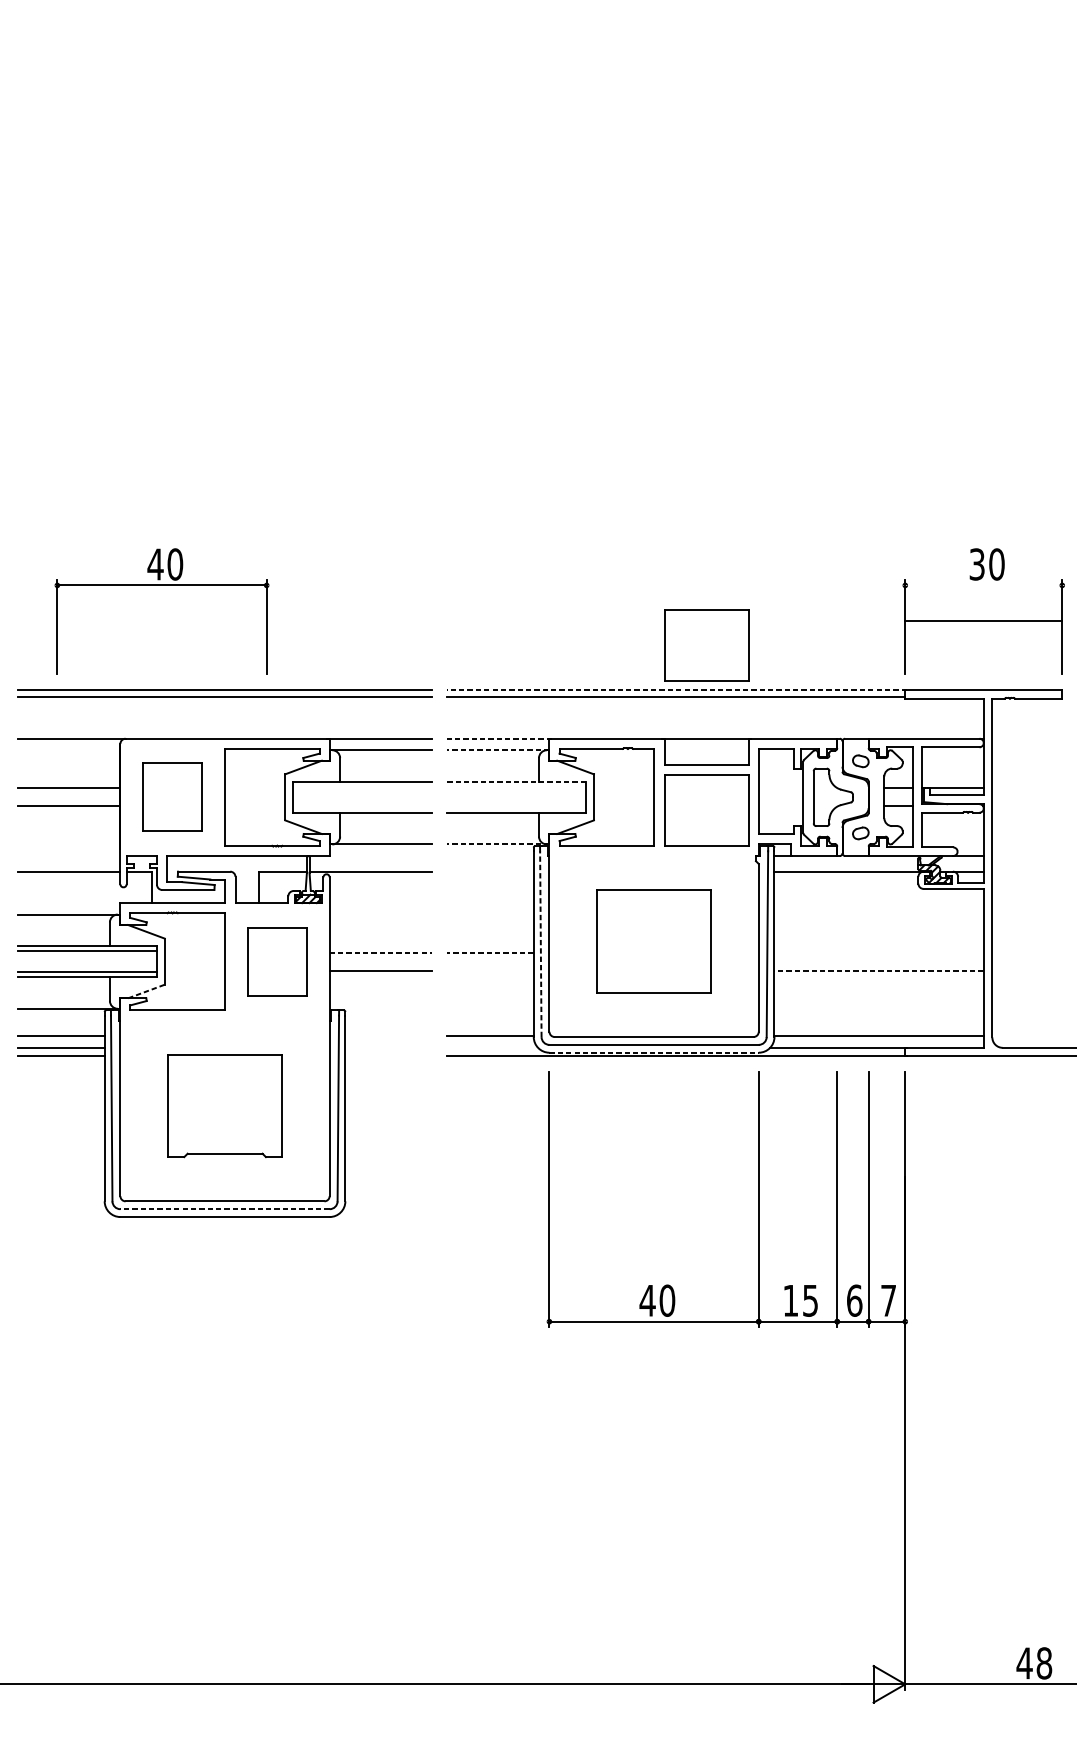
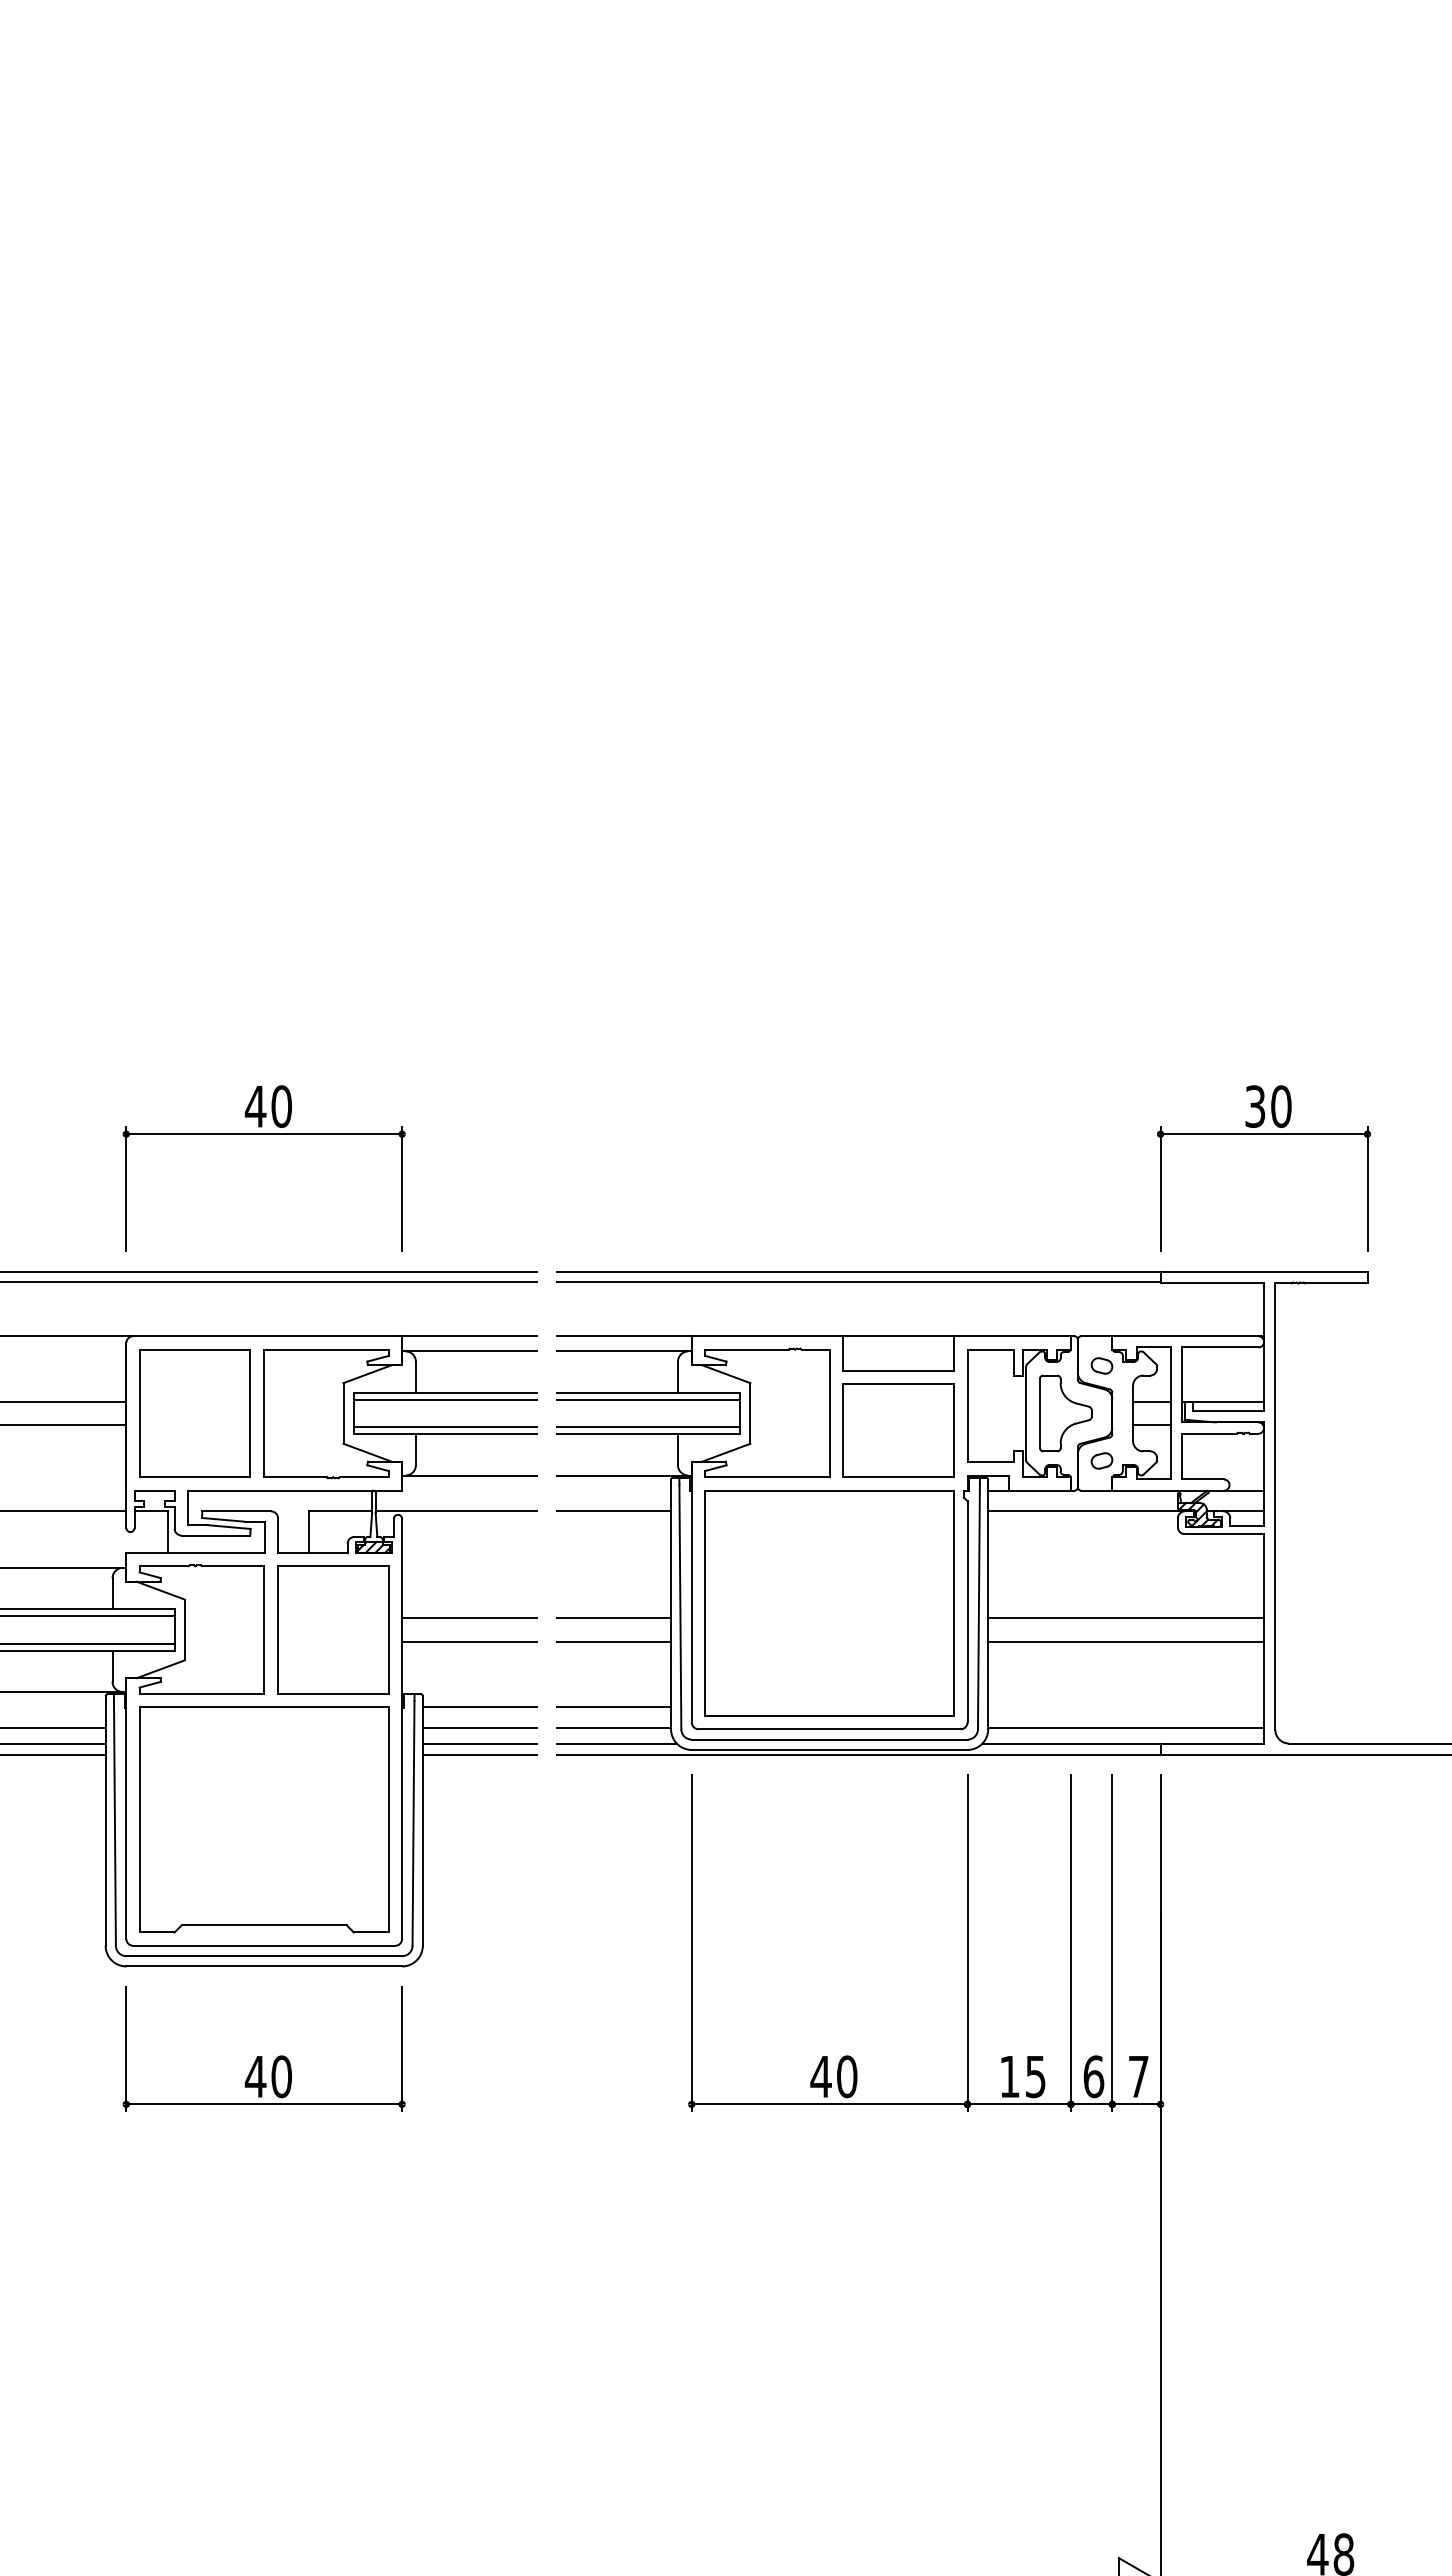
part: (161, 585) -> (263, 1134), moved
line: (983, 621) -> (1263, 1134), moved
part: (706, 645) -> (898, 1213), removed
line: (676, 690) -> (859, 1272), dashed -> solid
line: (499, 738) -> (626, 1336), dashed -> solid
line: (498, 750) -> (624, 1351), dashed -> solid
line: (516, 781) -> (648, 1392), dashed -> solid
line: (361, 786) -> (444, 1399), added
line: (516, 786) -> (648, 1399), added
part: (172, 797) -> (194, 1413), size x1.43
line: (361, 808) -> (444, 1427), added
line: (516, 808) -> (648, 1427), added
line: (498, 844) -> (624, 1475), dashed -> solid
line: (490, 871) -> (614, 1511), added
part: (654, 941) -> (829, 1603), size x1.67
line: (540, 943) -> (680, 1606), dashed -> solid
line: (380, 952) -> (469, 1618), dashed -> solid
line: (490, 952) -> (614, 1618), dashed -> solid
line: (879, 952) -> (1126, 1618), added
part: (277, 961) -> (333, 1629), size x1.43
line: (490, 970) -> (614, 1641), added
line: (879, 970) -> (1126, 1641), dashed -> solid
line: (146, 991) -> (160, 1669), dashed -> solid
line: (388, 1020) -> (479, 1707), added
line: (490, 1020) -> (614, 1707), added
line: (388, 1035) -> (479, 1727), added
line: (388, 1047) -> (479, 1743), added
line: (492, 1047) -> (616, 1743), added
line: (654, 1052) -> (829, 1749), dashed -> solid
line: (388, 1056) -> (479, 1754), added
part: (225, 1105) -> (264, 1819), size x1.67
line: (225, 1209) -> (264, 1956), dashed -> solid
part: (223, 1285) -> (262, 2056), added

